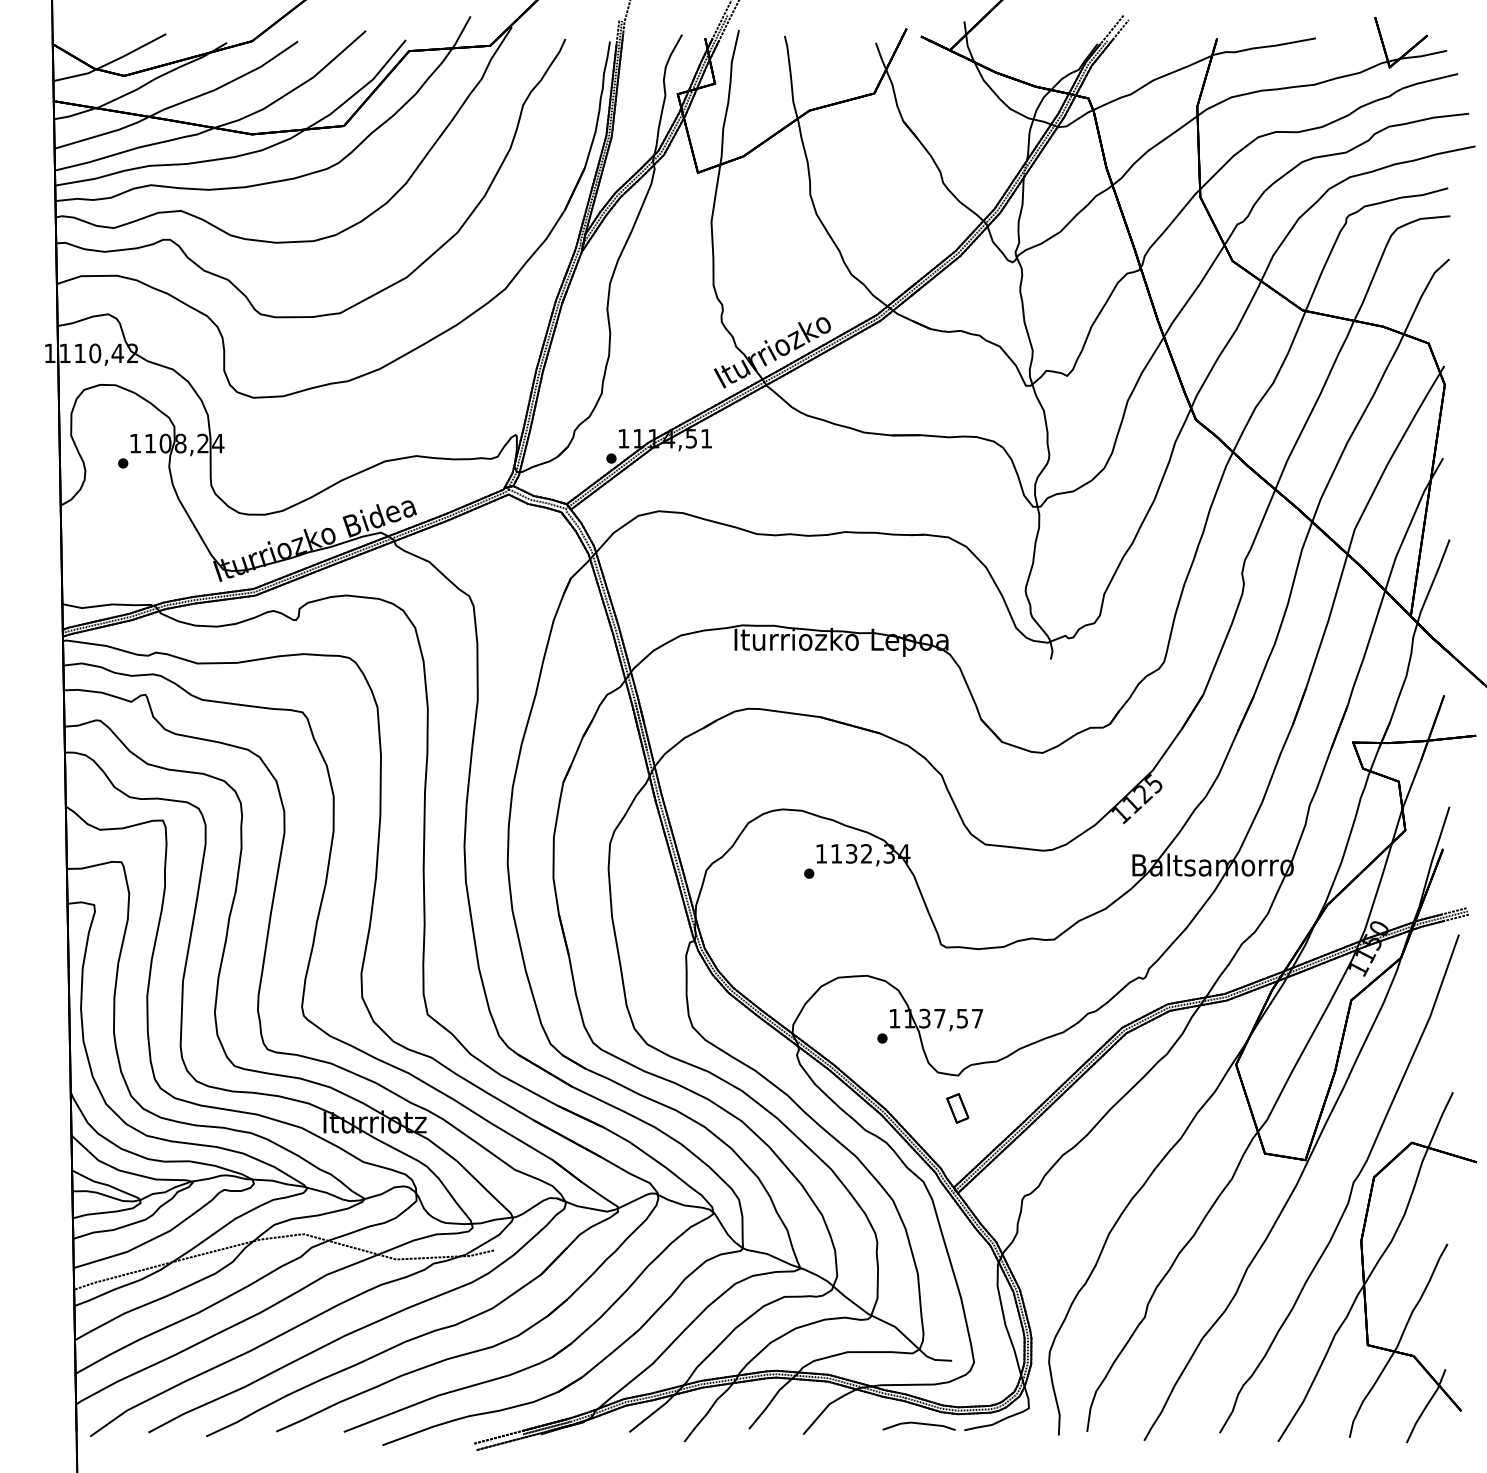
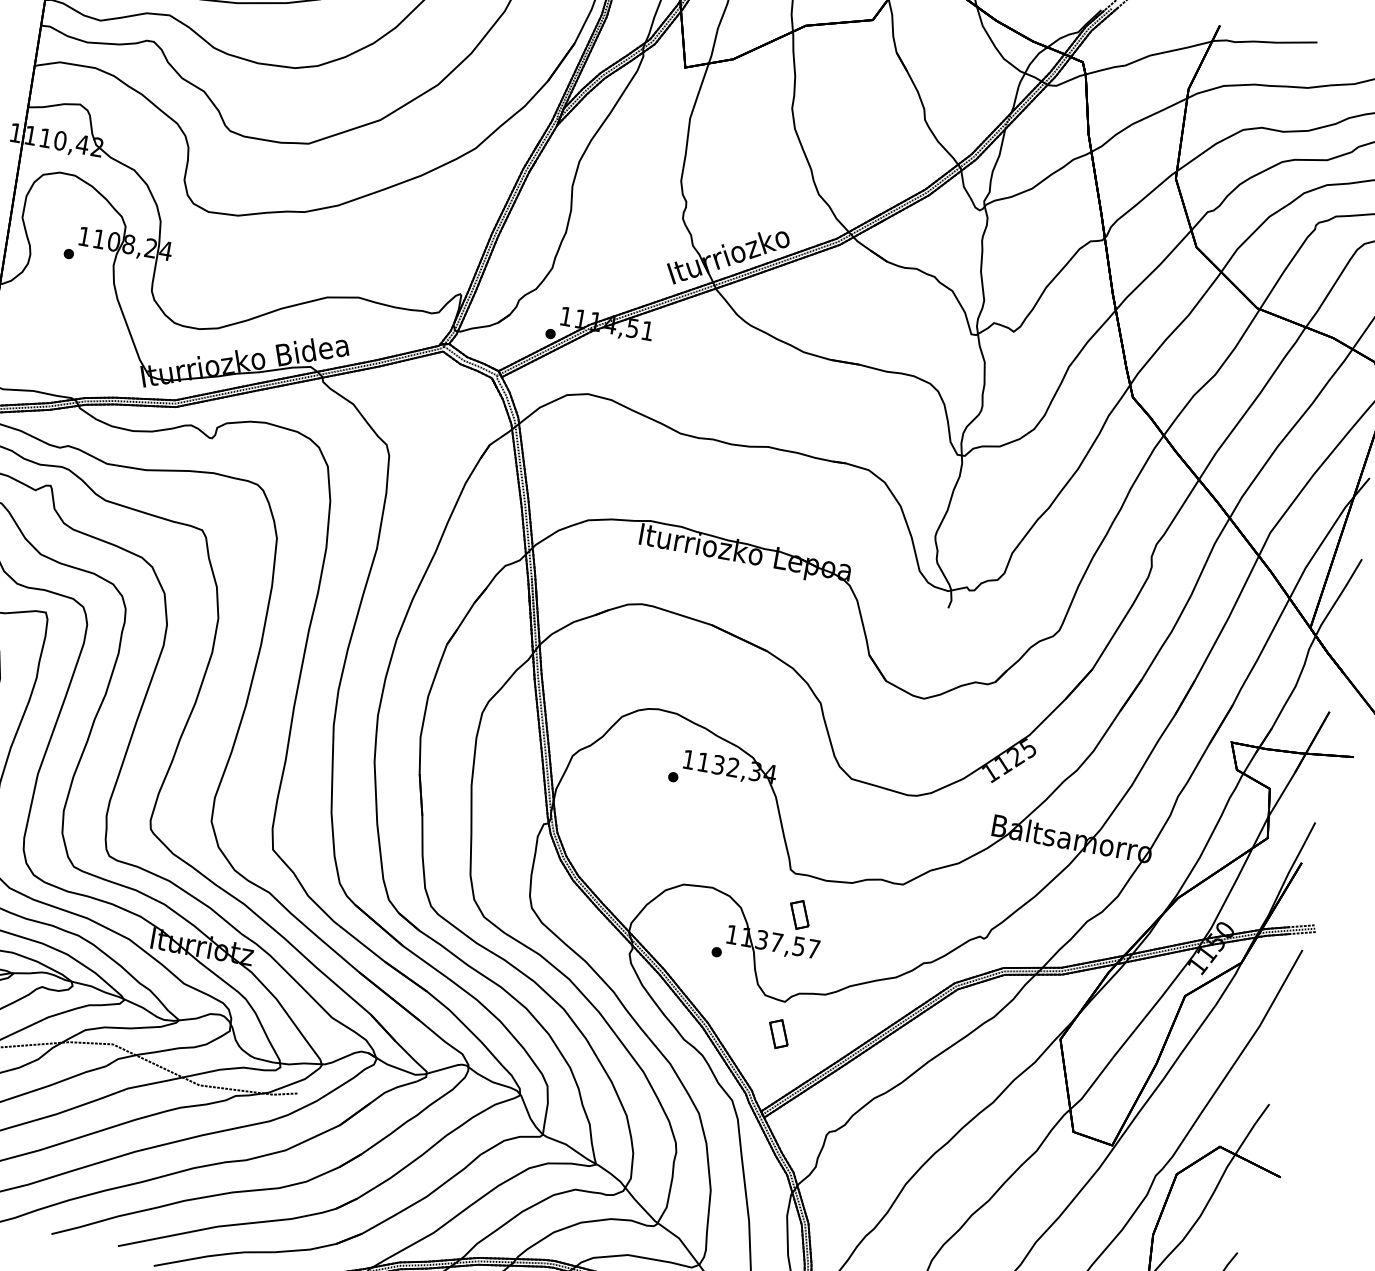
part: (957, 987) -> (799, 914), added

